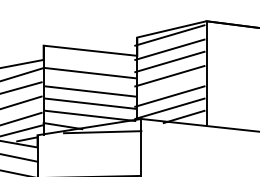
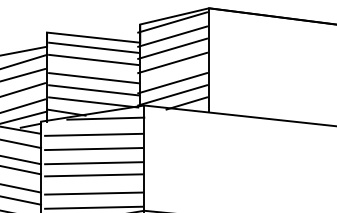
line: (90, 60) -> (93, 47), added
line: (90, 148) -> (93, 134), added
line: (90, 163) -> (93, 149), added

